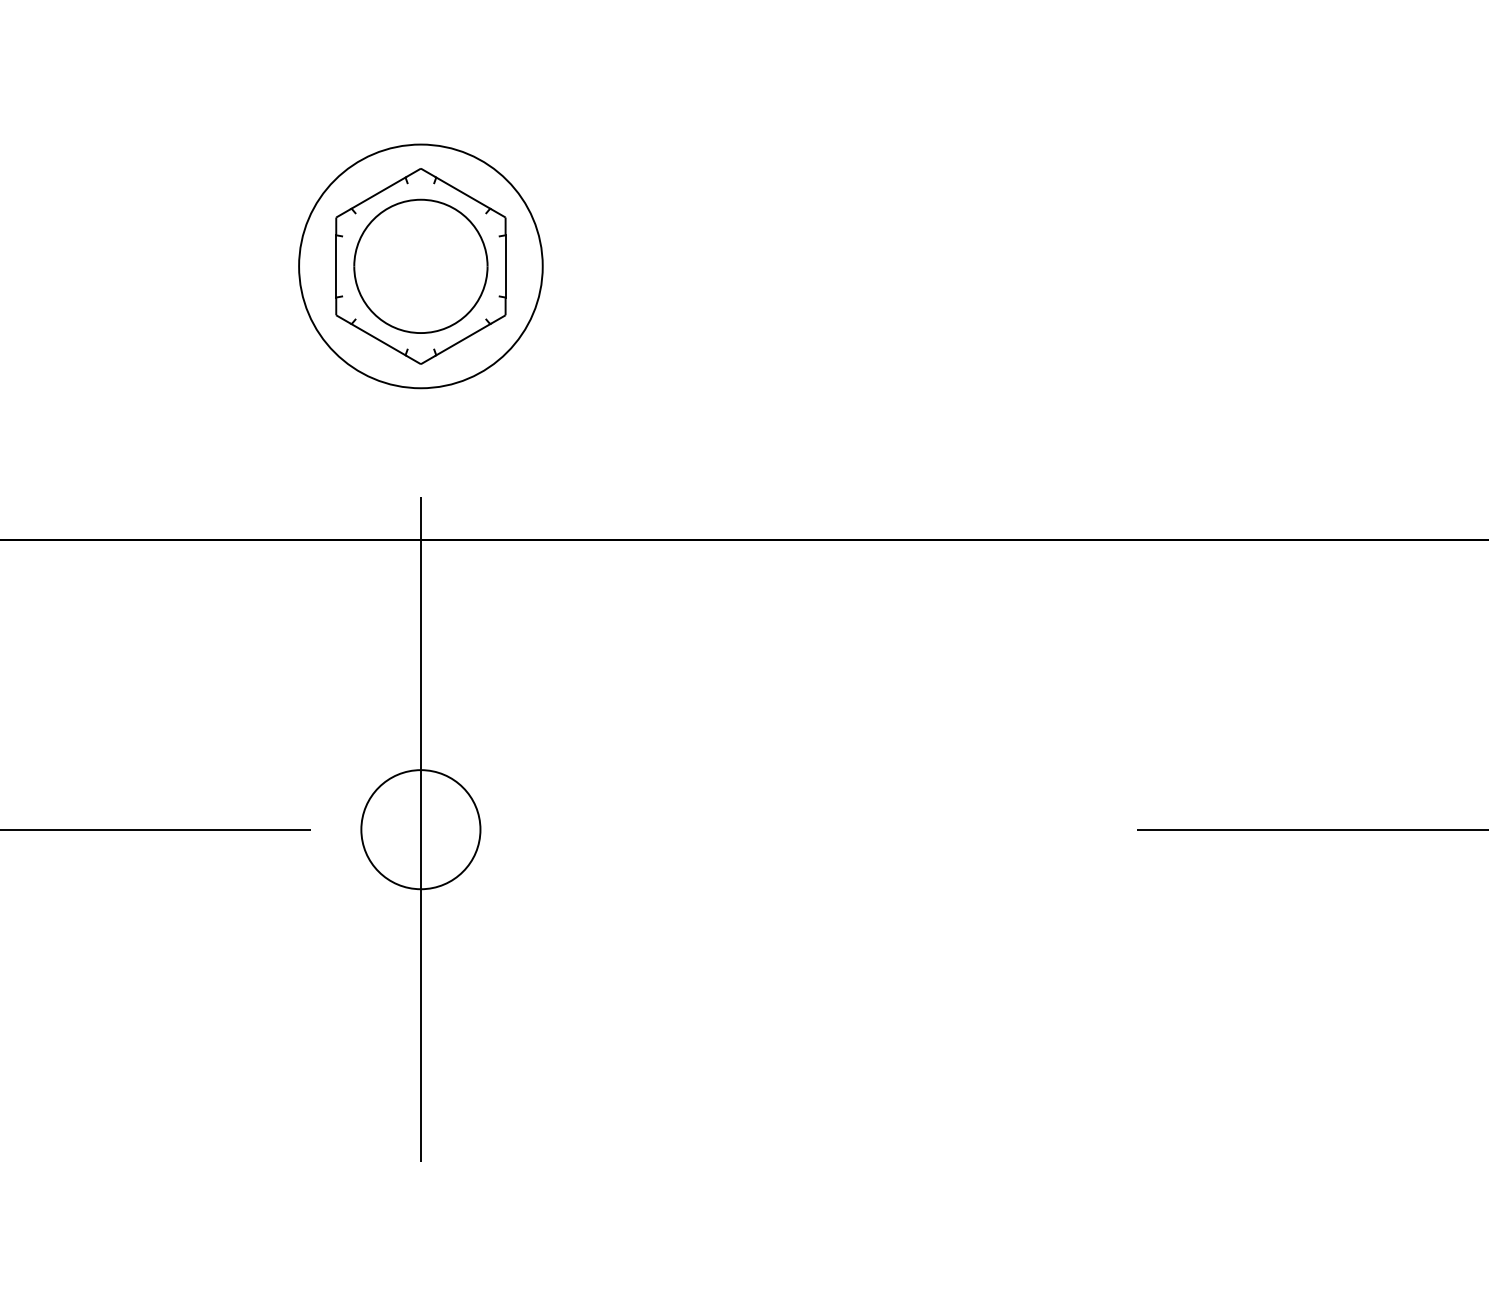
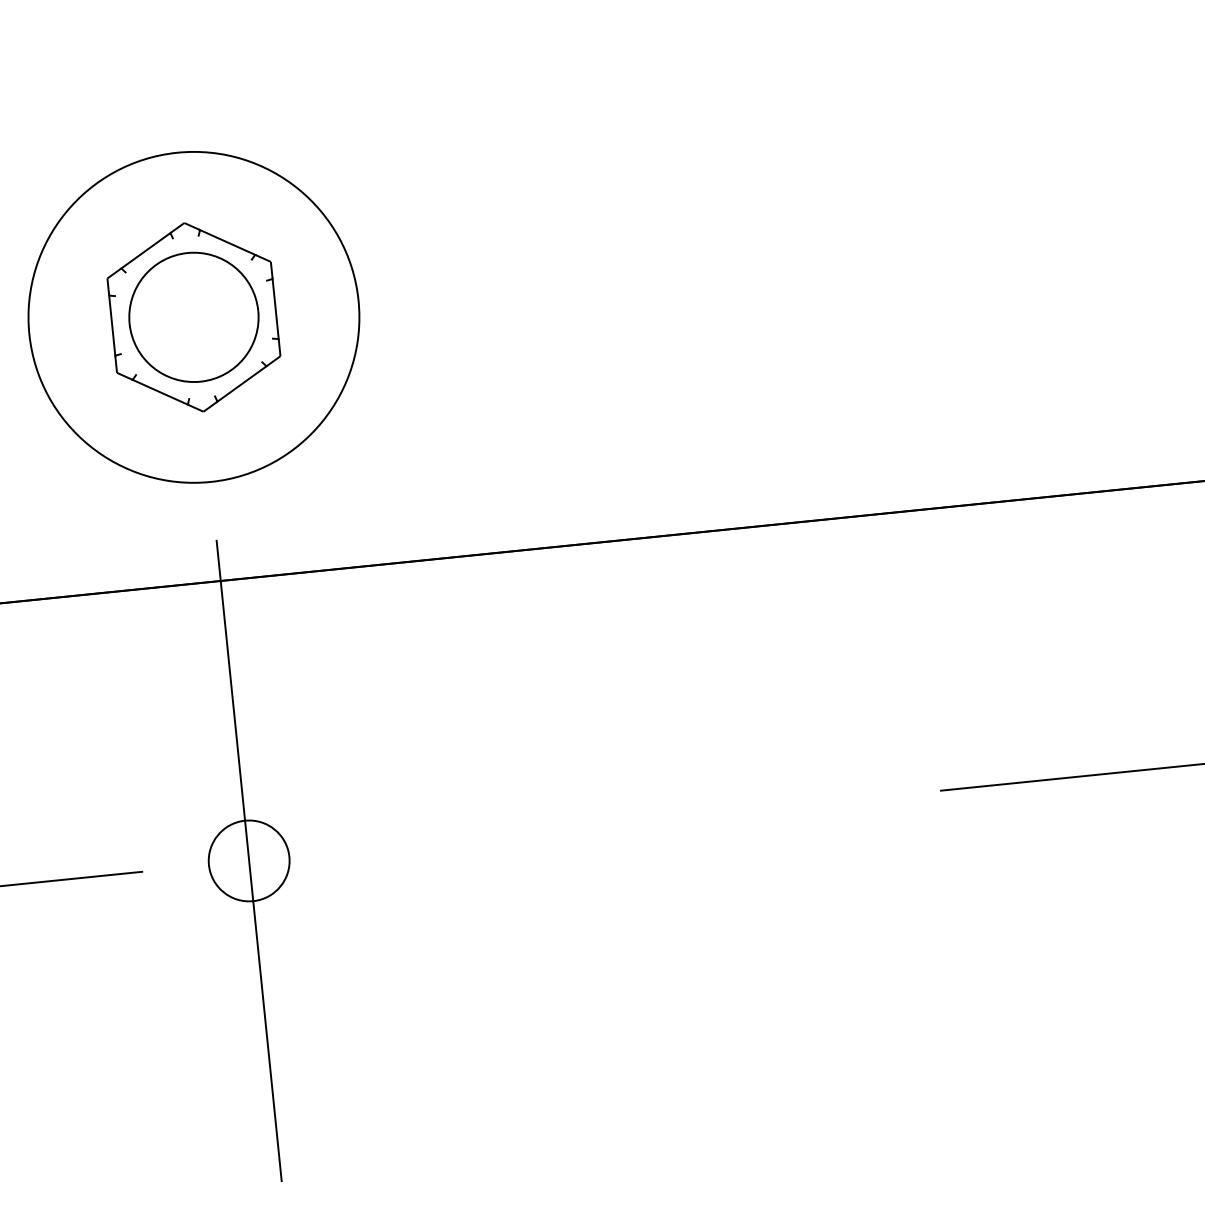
circle: (420, 266) -> (193, 317), size x1.4
circle: (420, 829) -> (248, 860), size x0.7

